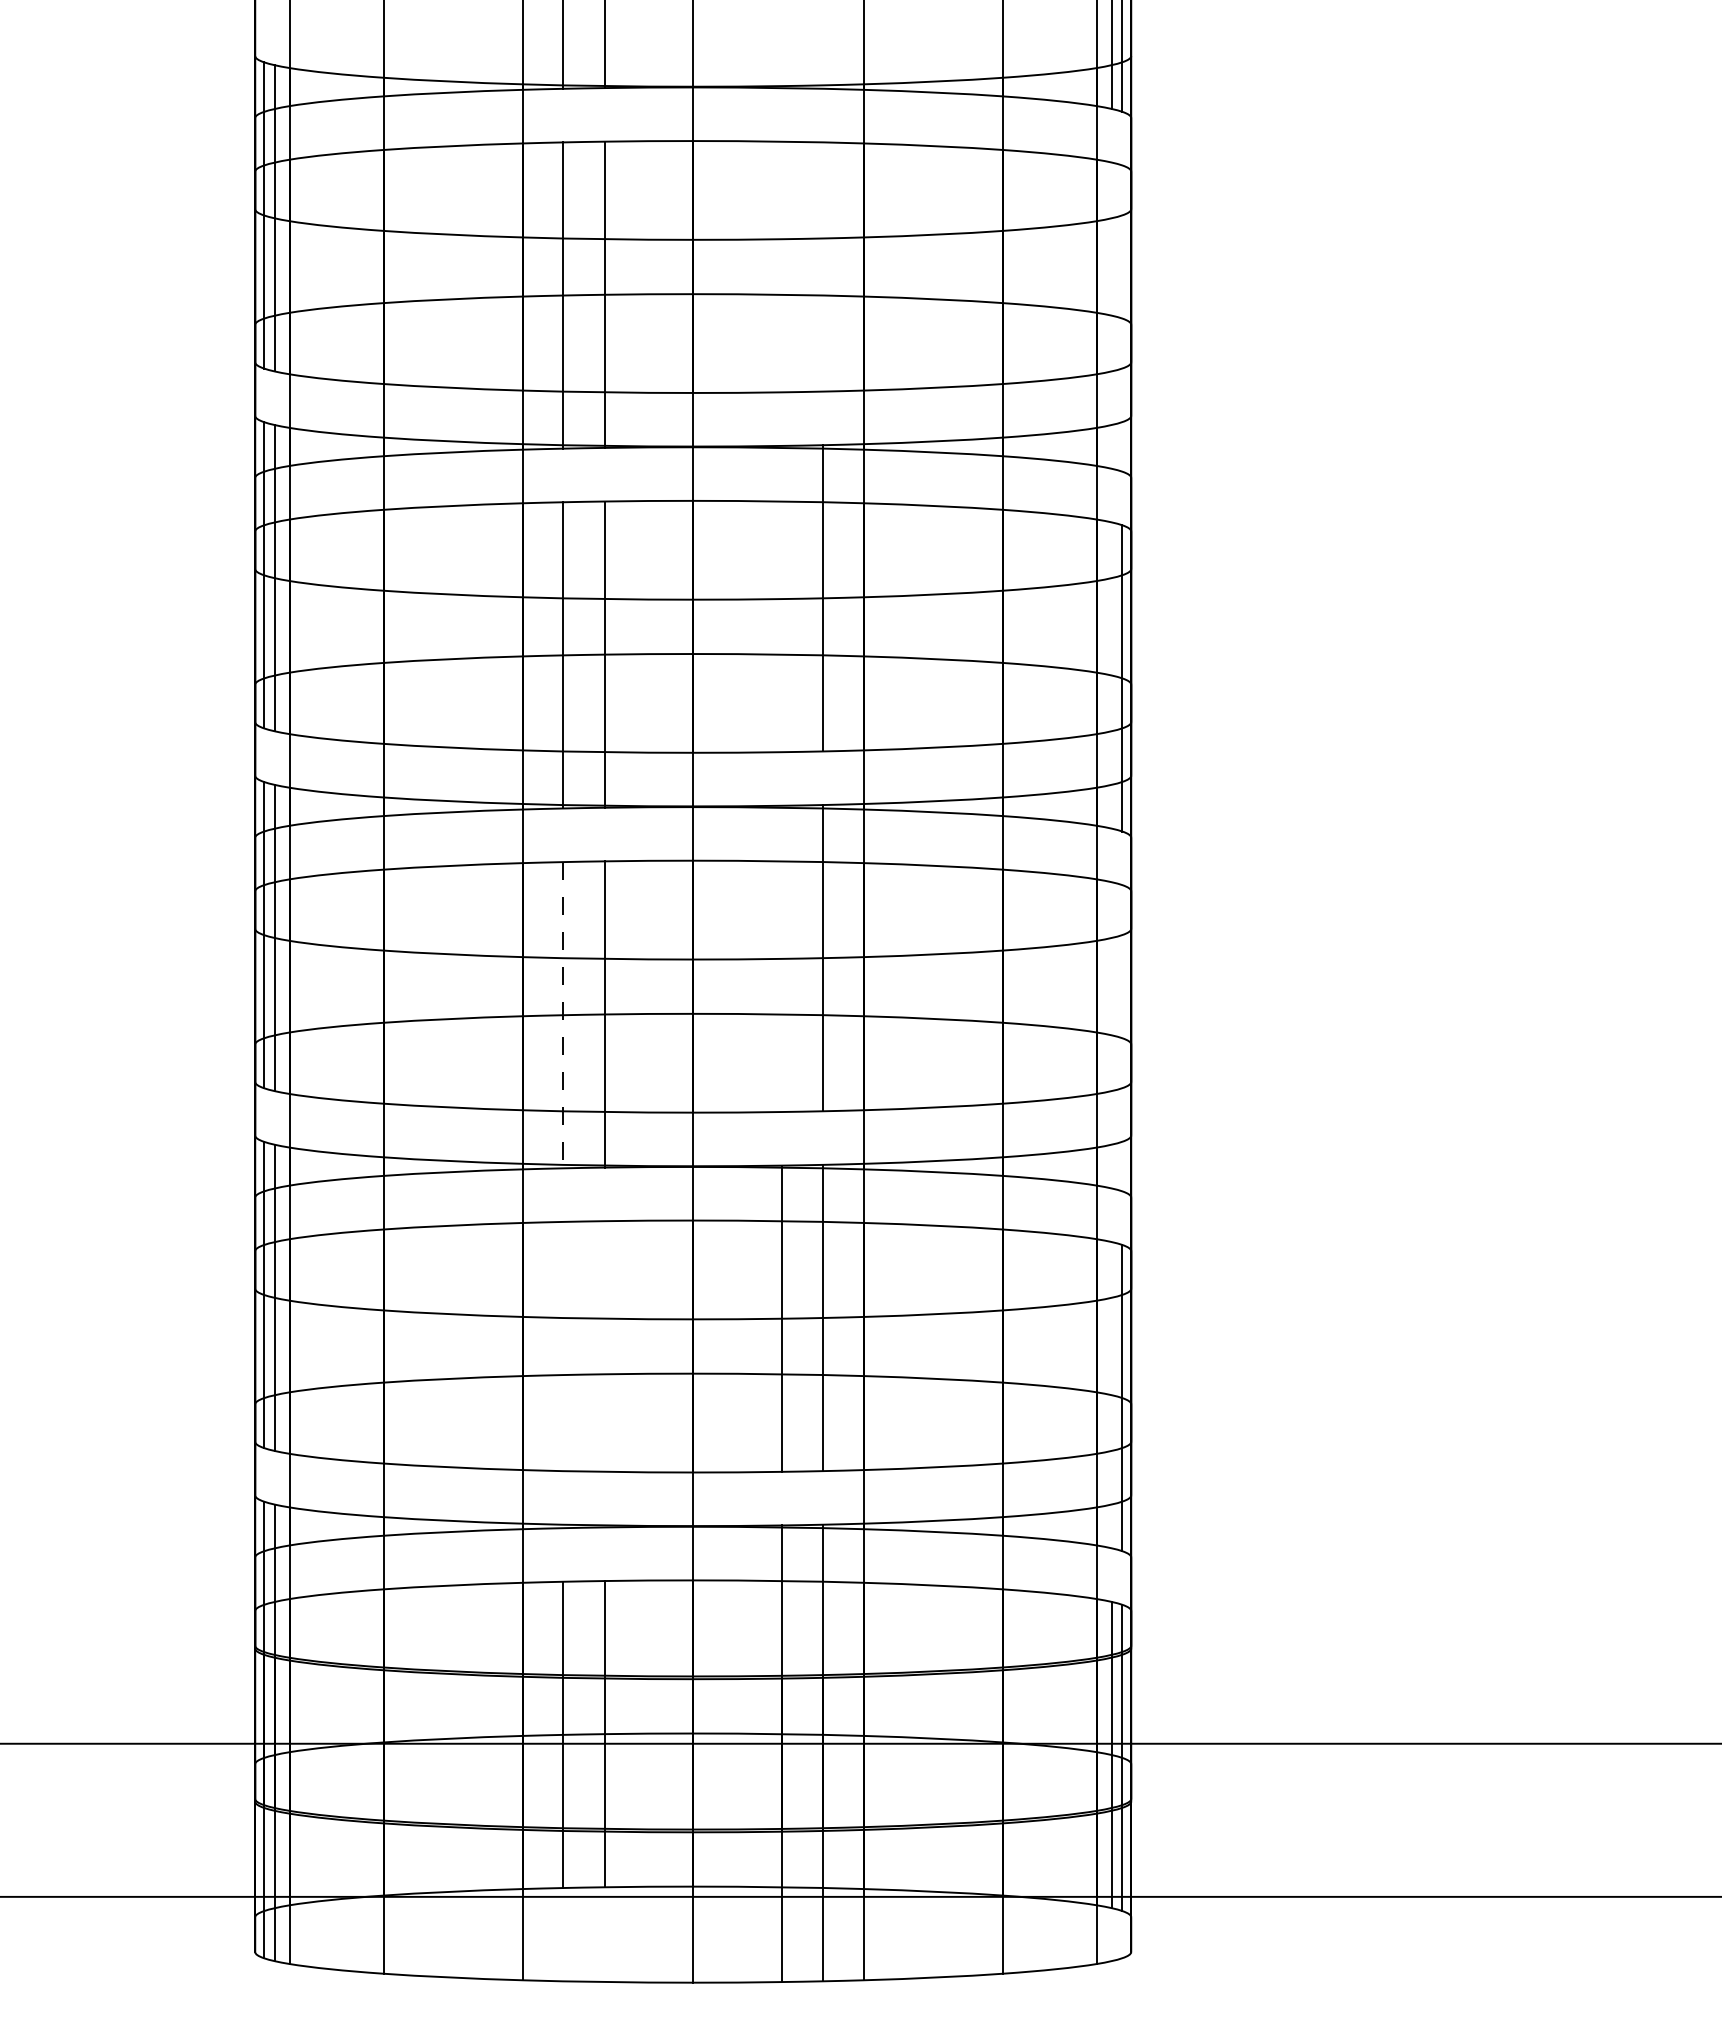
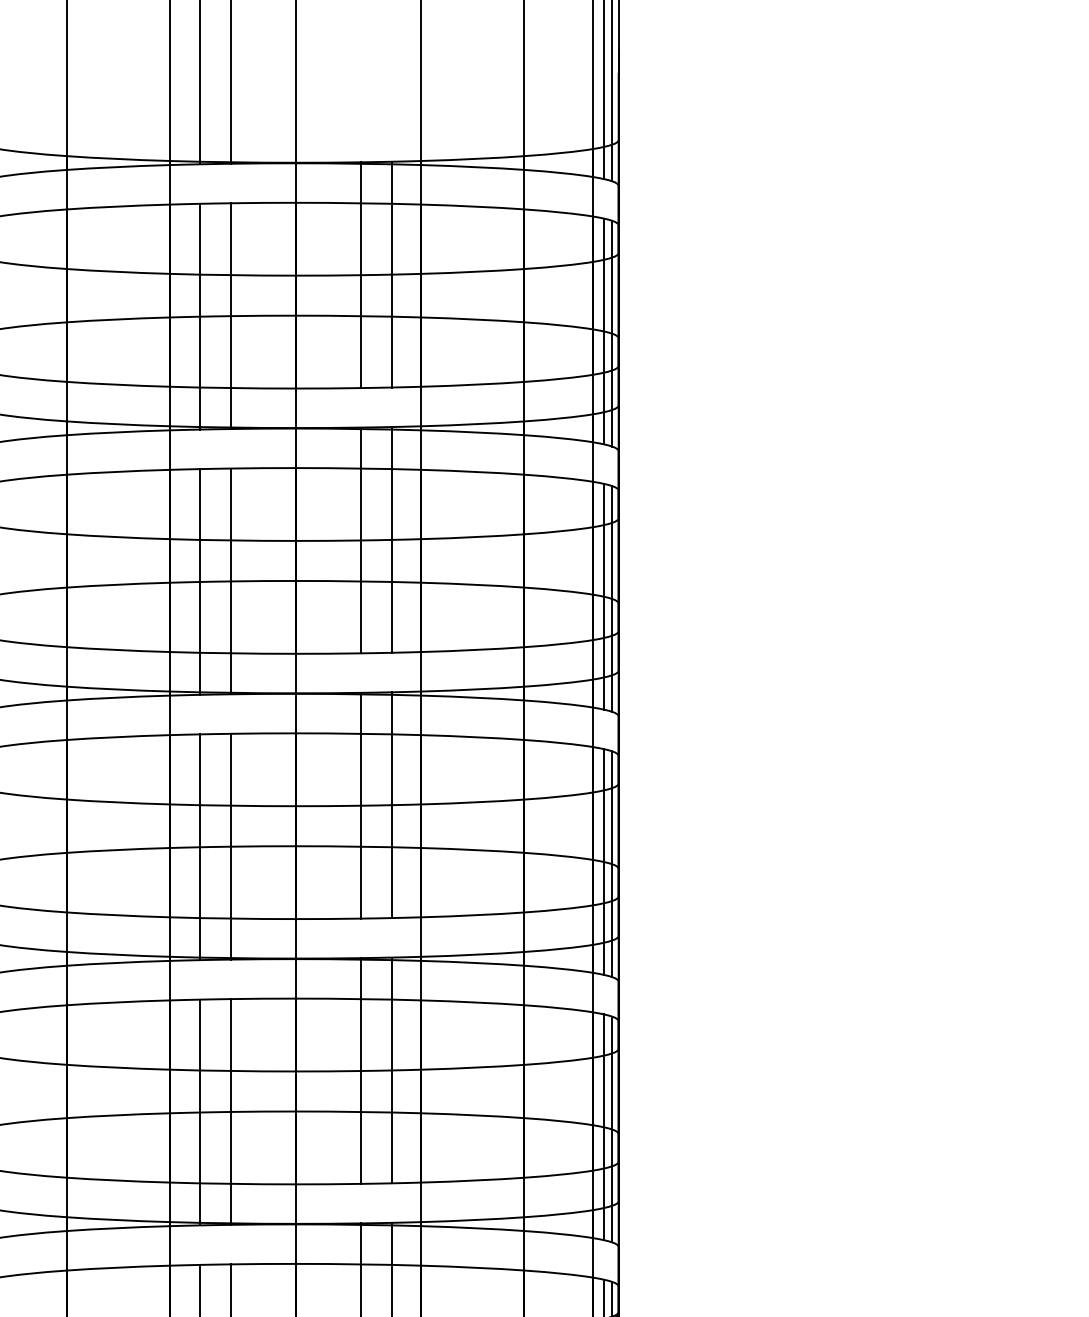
line: (823, 238) -> (391, 274), added
line: (781, 239) -> (360, 275), added
line: (1111, 315) -> (604, 331), added
line: (1122, 318) -> (612, 333), added
line: (781, 598) -> (360, 540), added
line: (1111, 675) -> (604, 596), added
line: (781, 958) -> (360, 805), added
line: (563, 1015) -> (200, 847), dashed -> solid
line: (1111, 1035) -> (604, 862), added
line: (1122, 1038) -> (612, 864), added
line: (563, 1374) -> (200, 1112), added
line: (604, 1374) -> (230, 1112), added
line: (1111, 1395) -> (604, 1127), added

